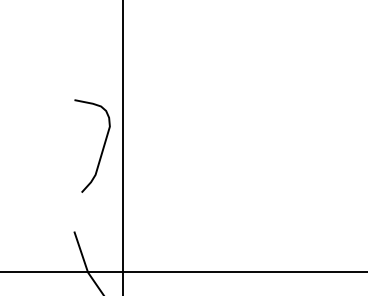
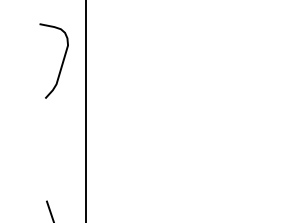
curve: (102, 147) -> (62, 62), moved

